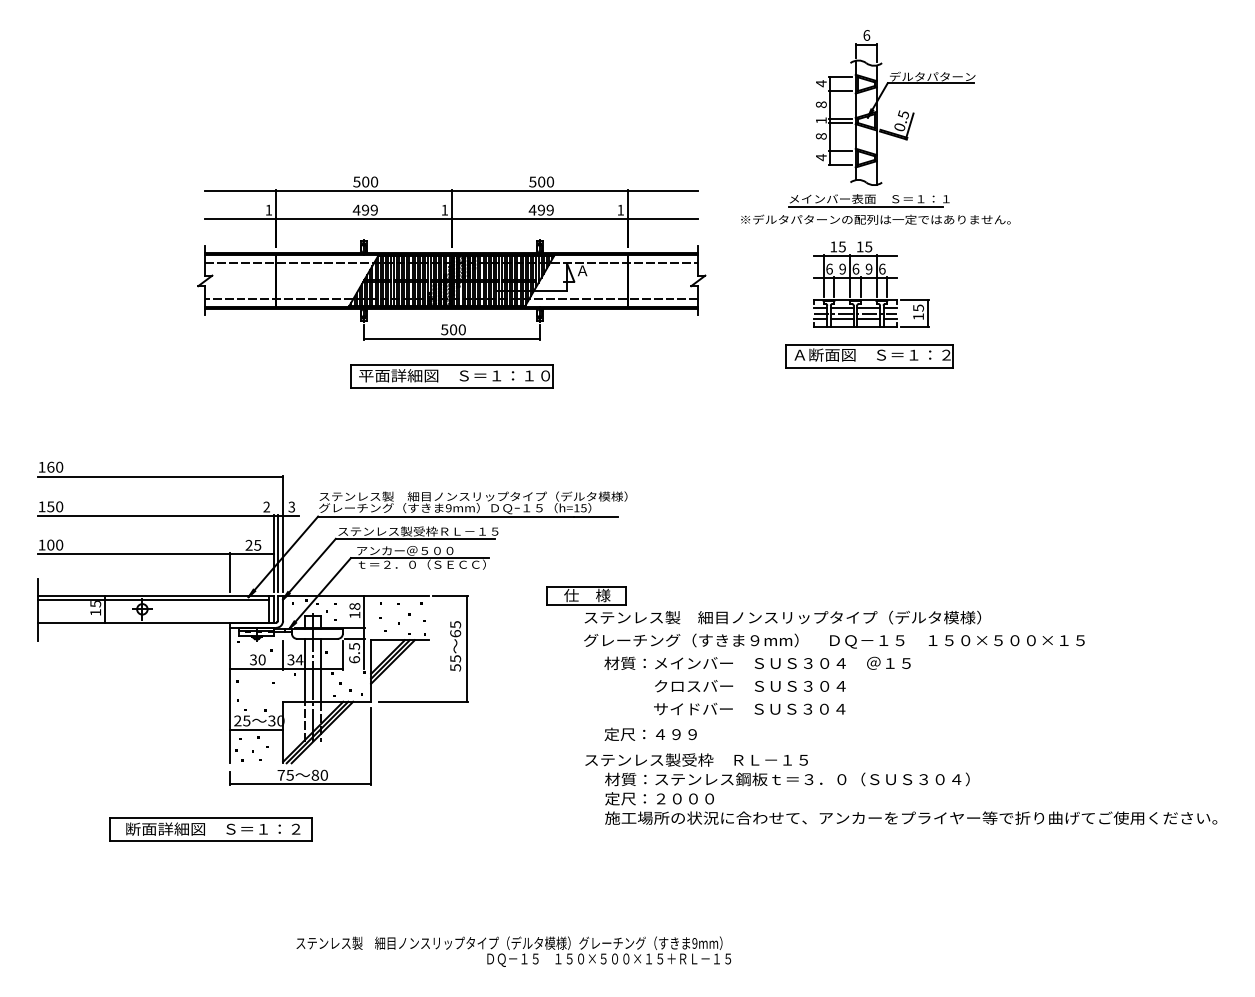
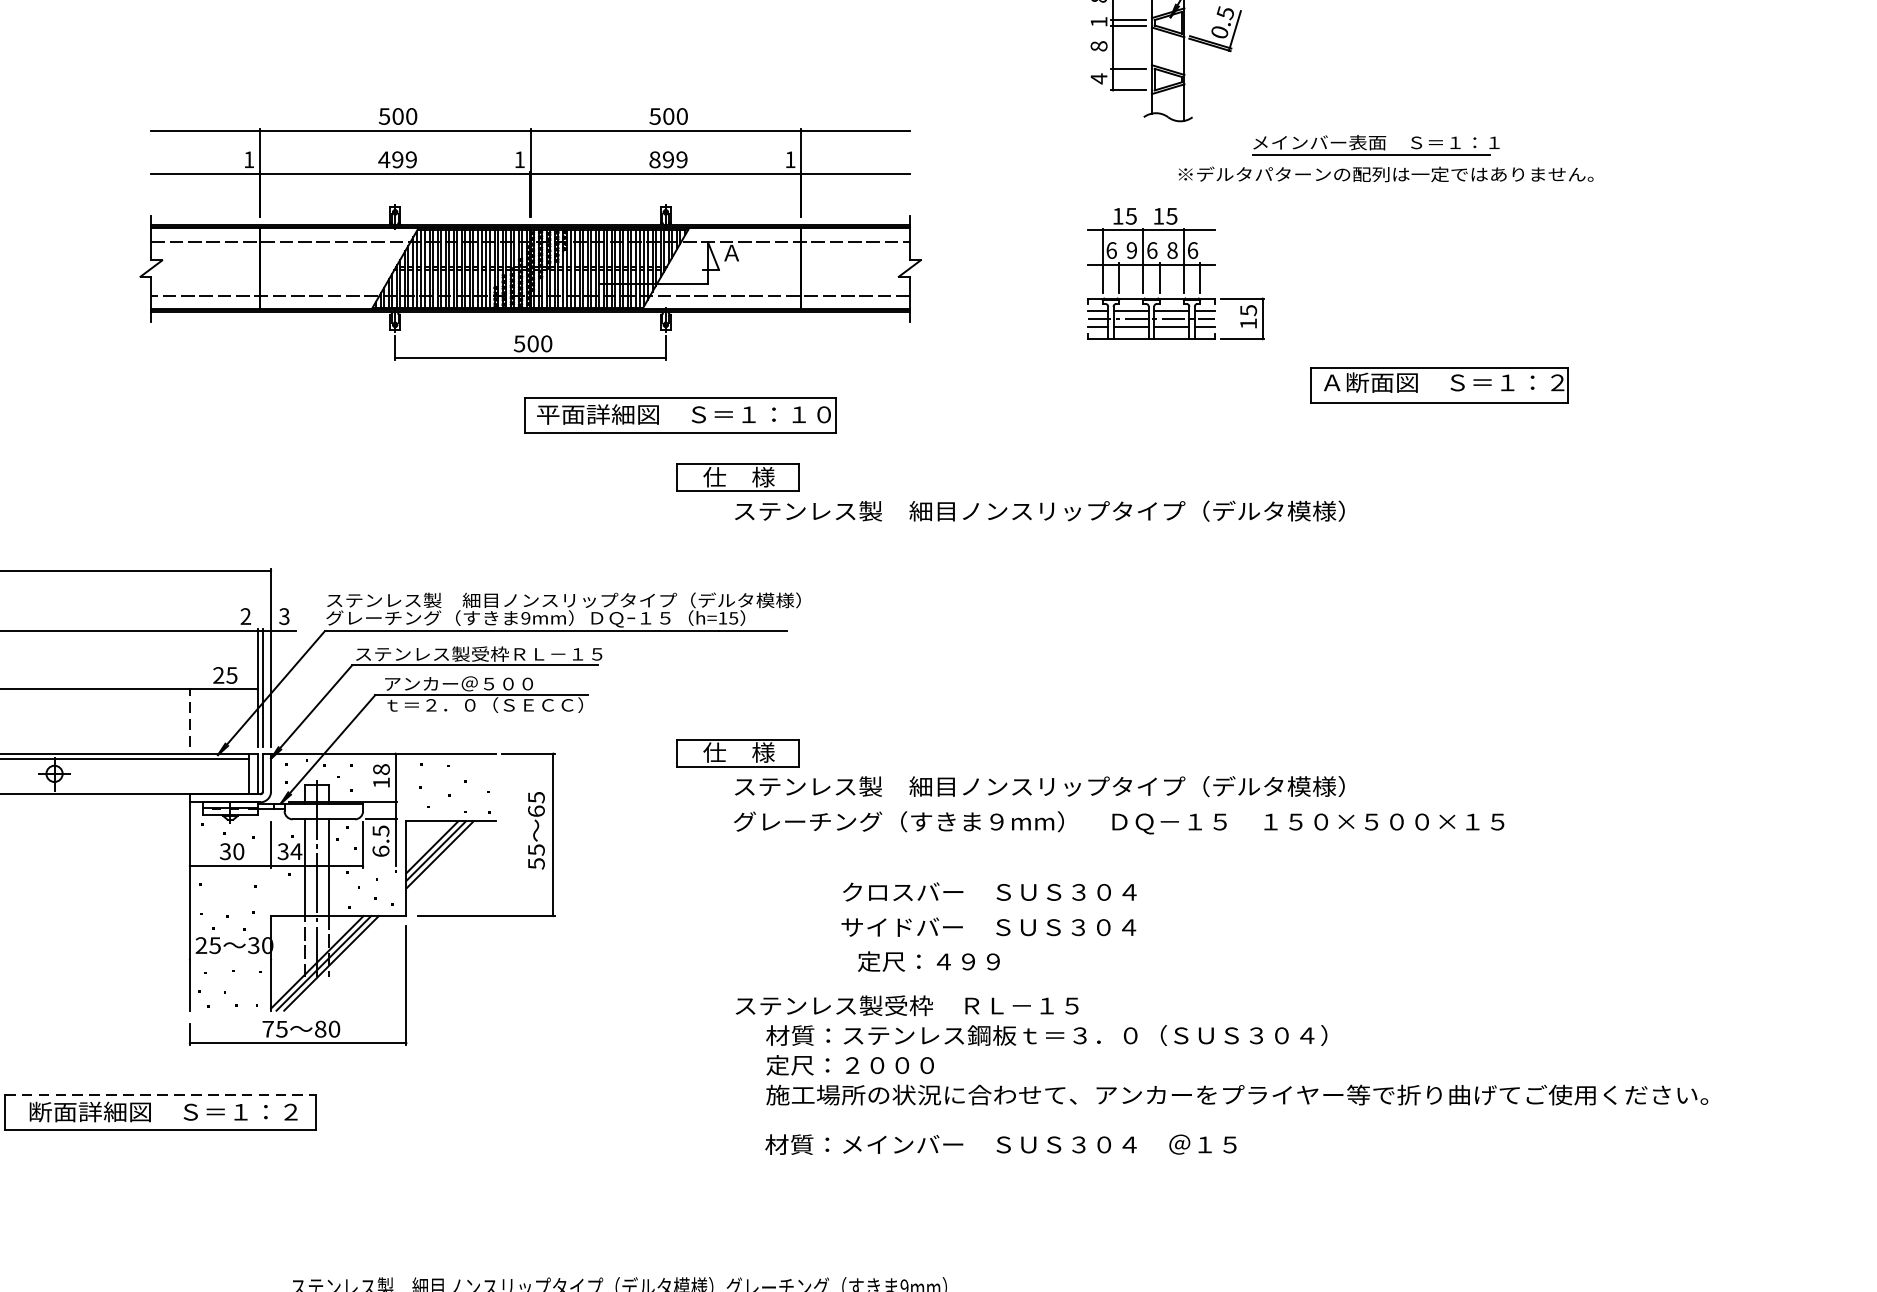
text: (532, 209) -> (654, 158), 499 -> 899
part: (875, 209) -> (1385, 158), moved
text: (868, 269) -> (1171, 251), 9 -> 8
part: (869, 356) -> (1439, 384), moved
part: (451, 376) -> (679, 415), moved
part: (766, 434) -> (1014, 504), added
line: (230, 572) -> (190, 717), solid -> dashed
text: (757, 662) -> (1000, 1143), moved
line: (256, 730) -> (230, 960), removed
text: (650, 733) -> (928, 960), moved
line: (211, 818) -> (160, 1095), solid -> dashed

